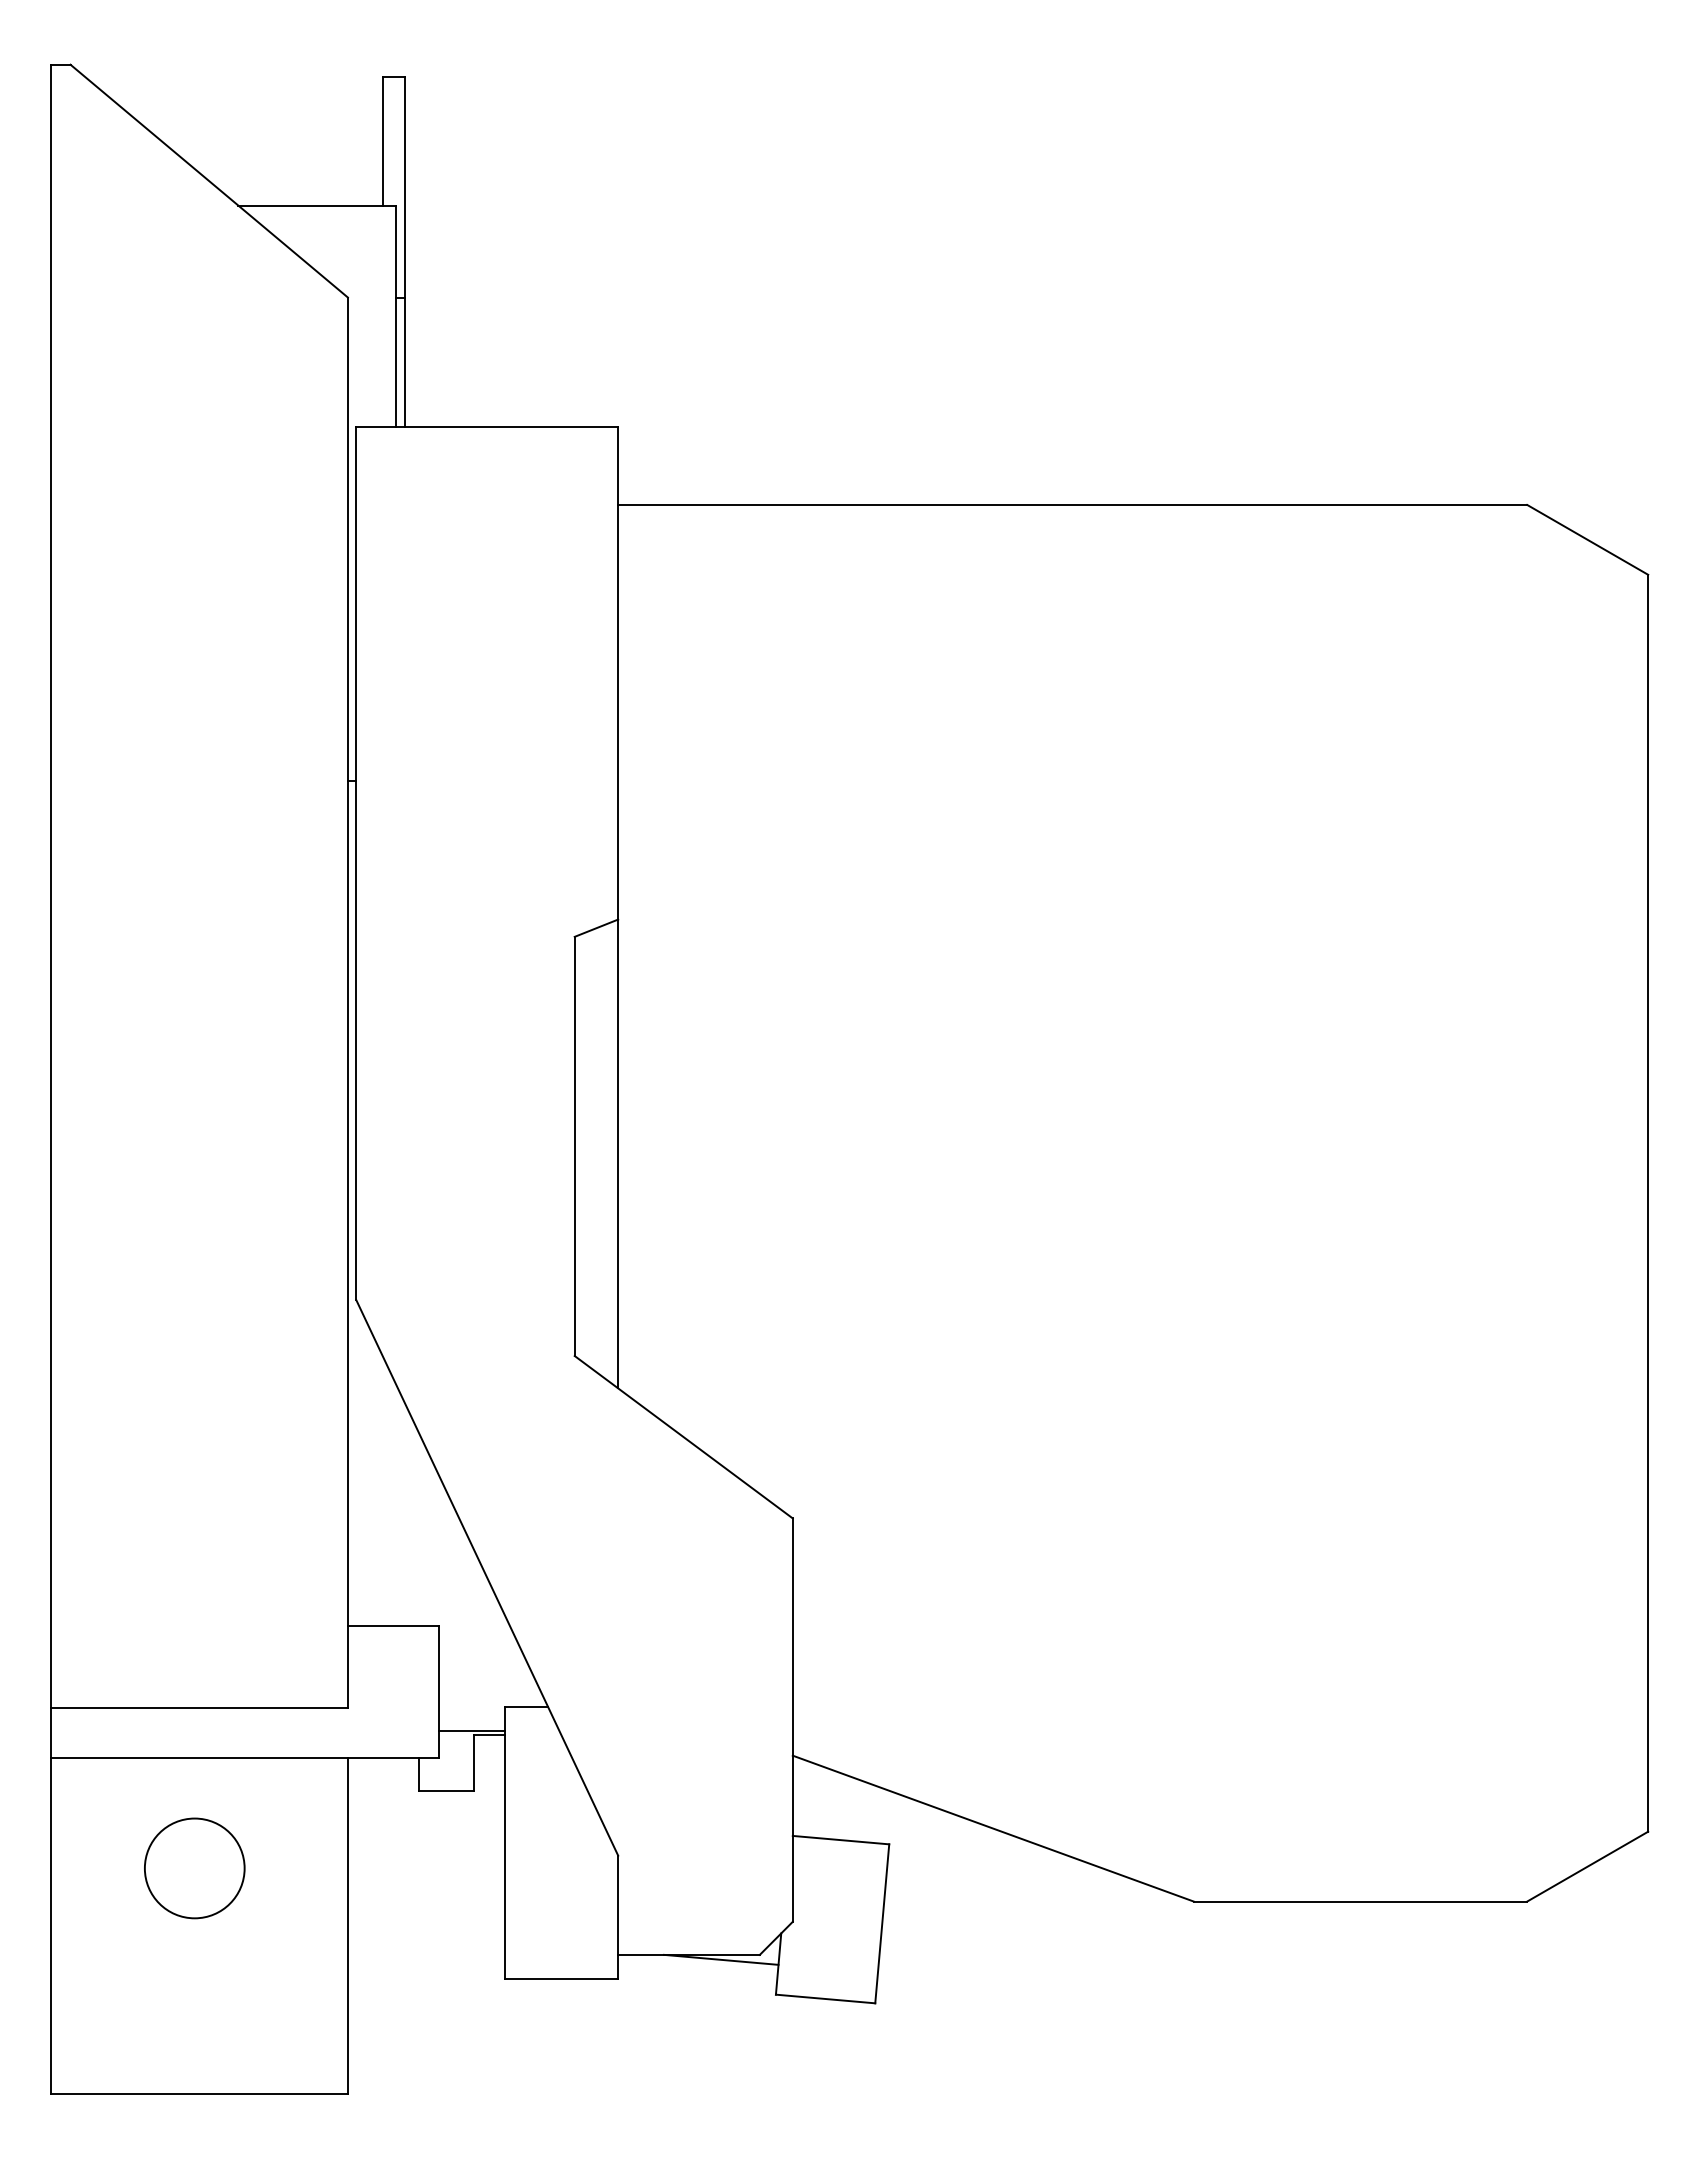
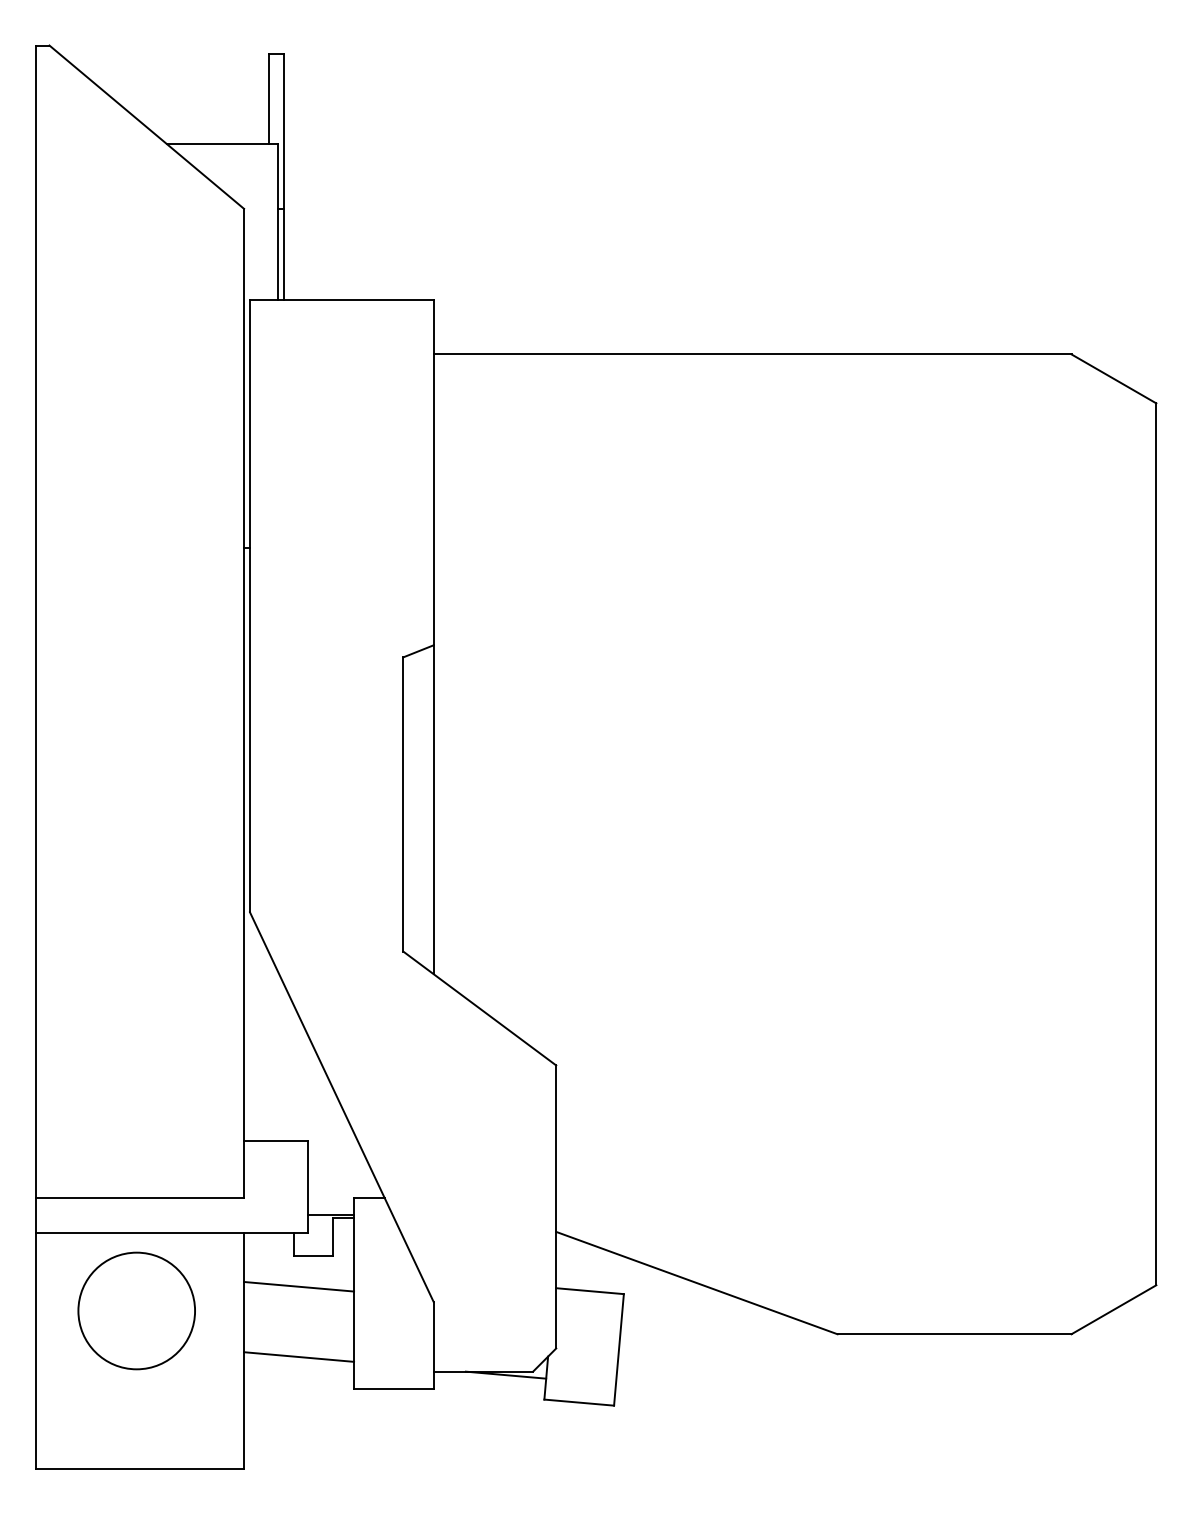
line: (425, 1833) -> (298, 1286), added
circle: (194, 1868) -> (136, 1311), size x1.67
line: (425, 1933) -> (298, 1356), added

